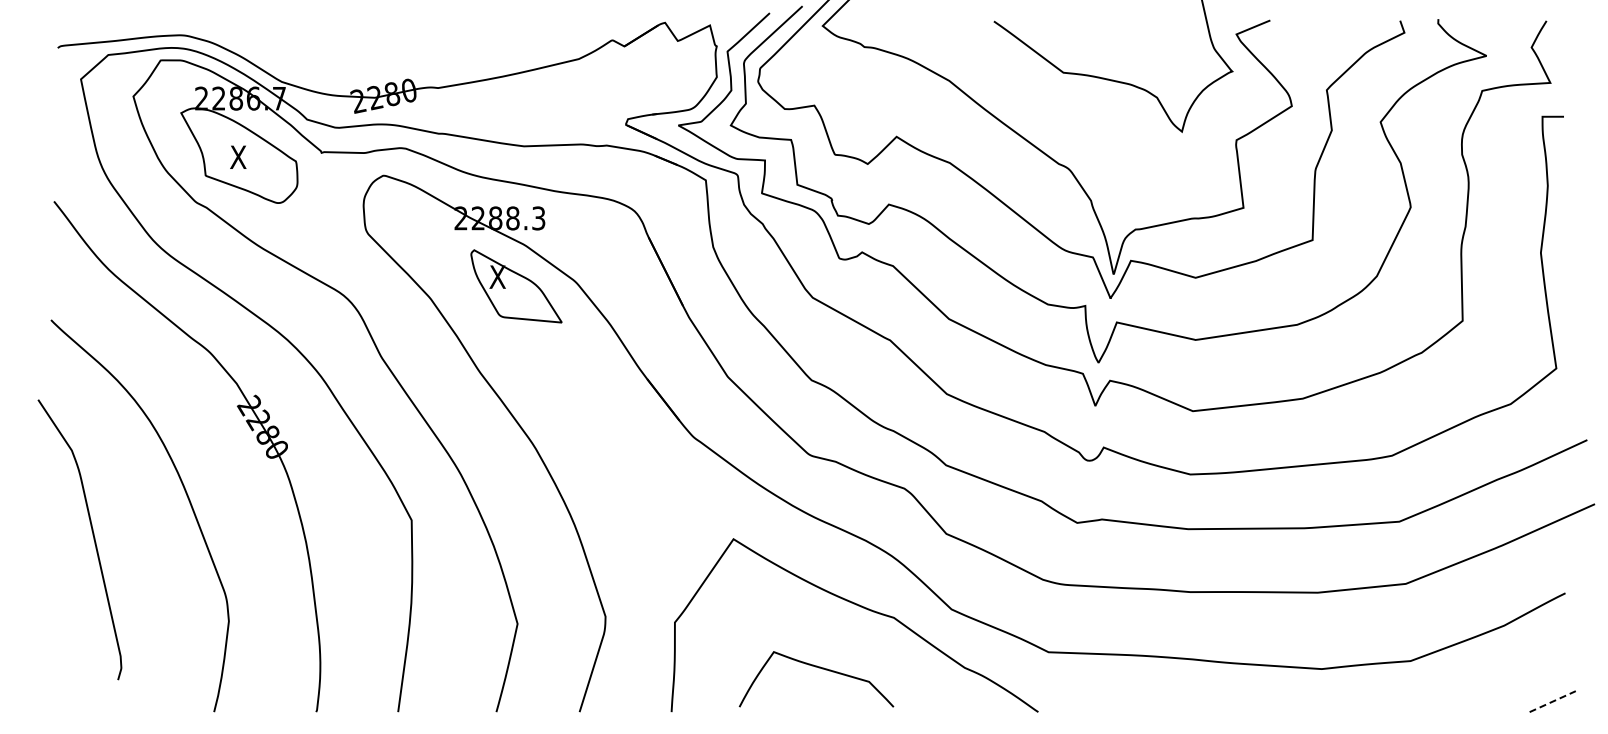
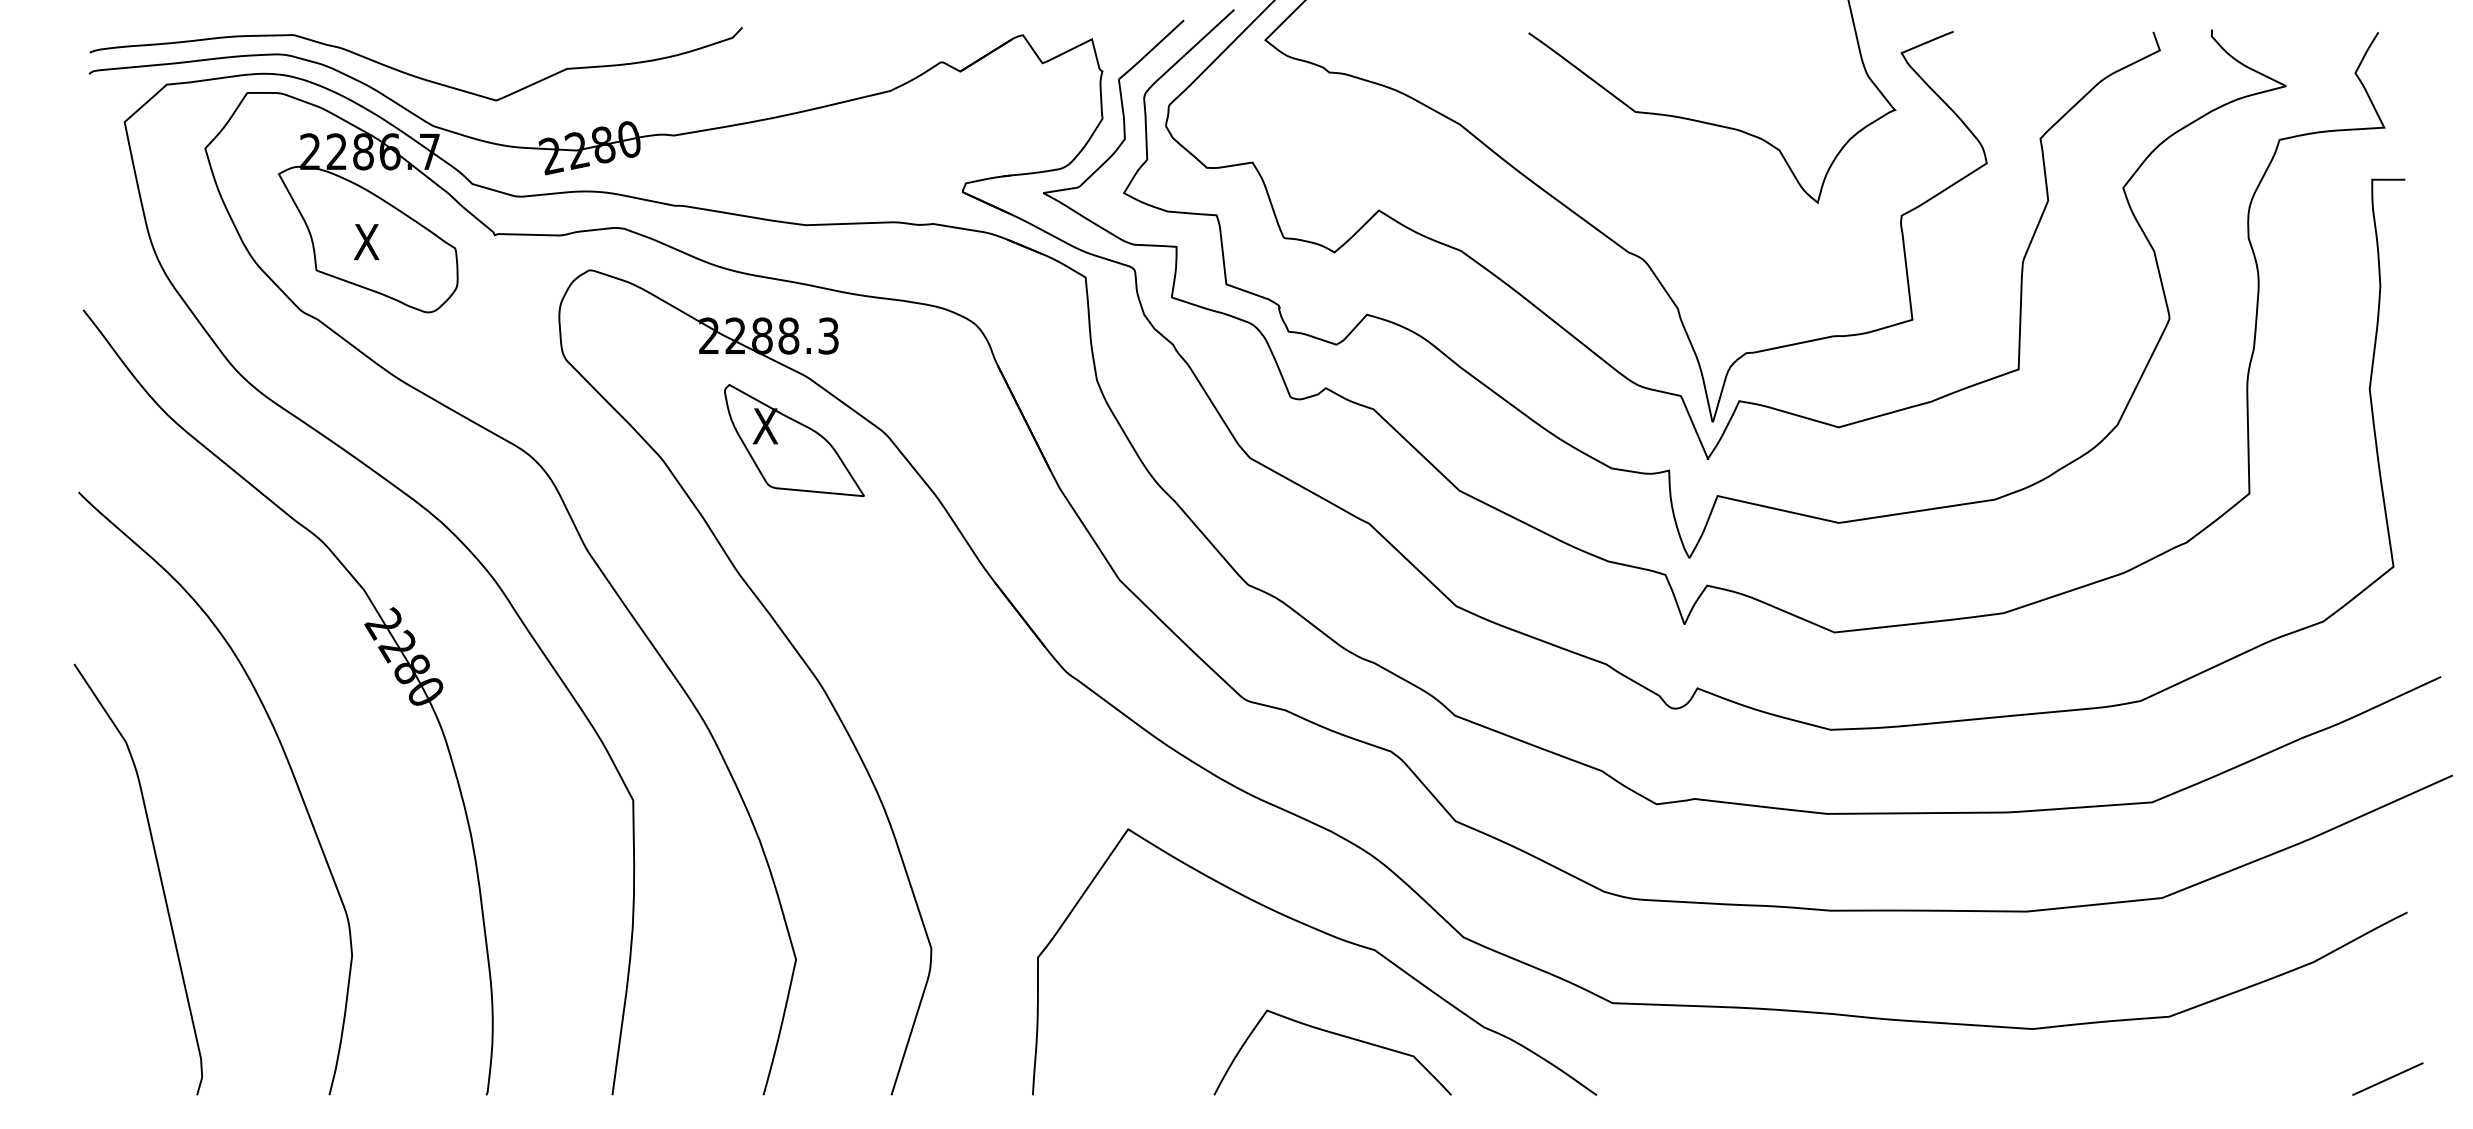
curve: (267, 47) -> (411, 73), added
curve: (92, 535) -> (157, 872), moved
curve: (818, 668) -> (1335, 1035), moved
line: (1553, 701) -> (2389, 1078), dashed -> solid

